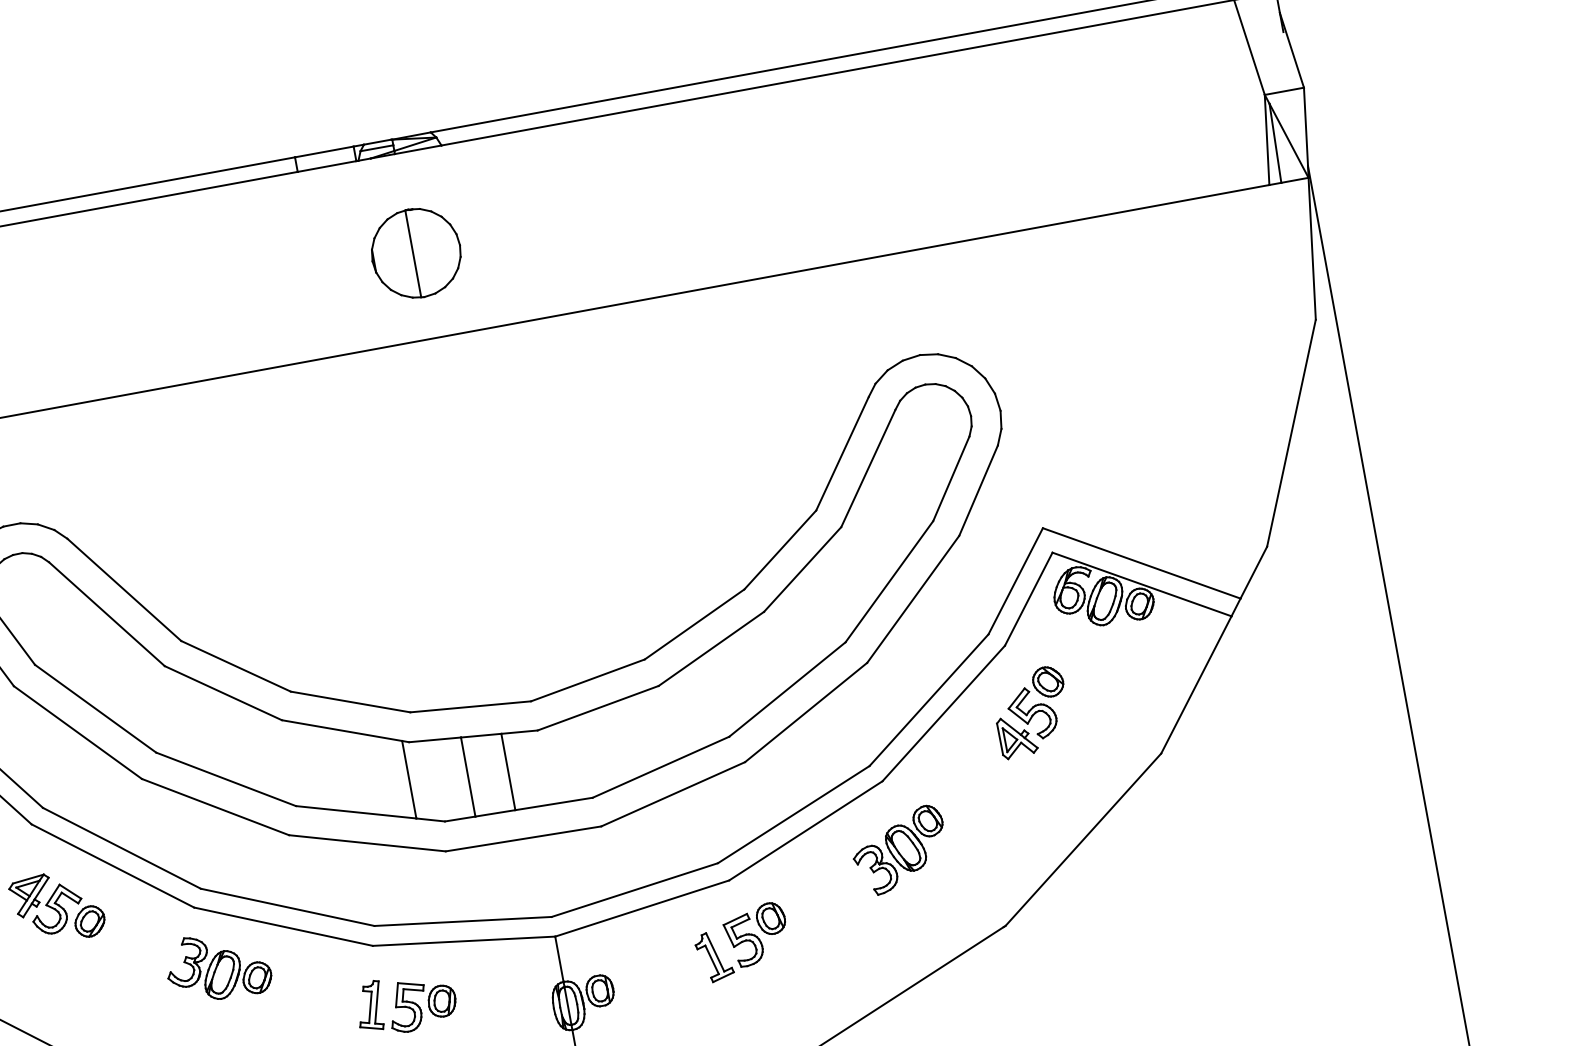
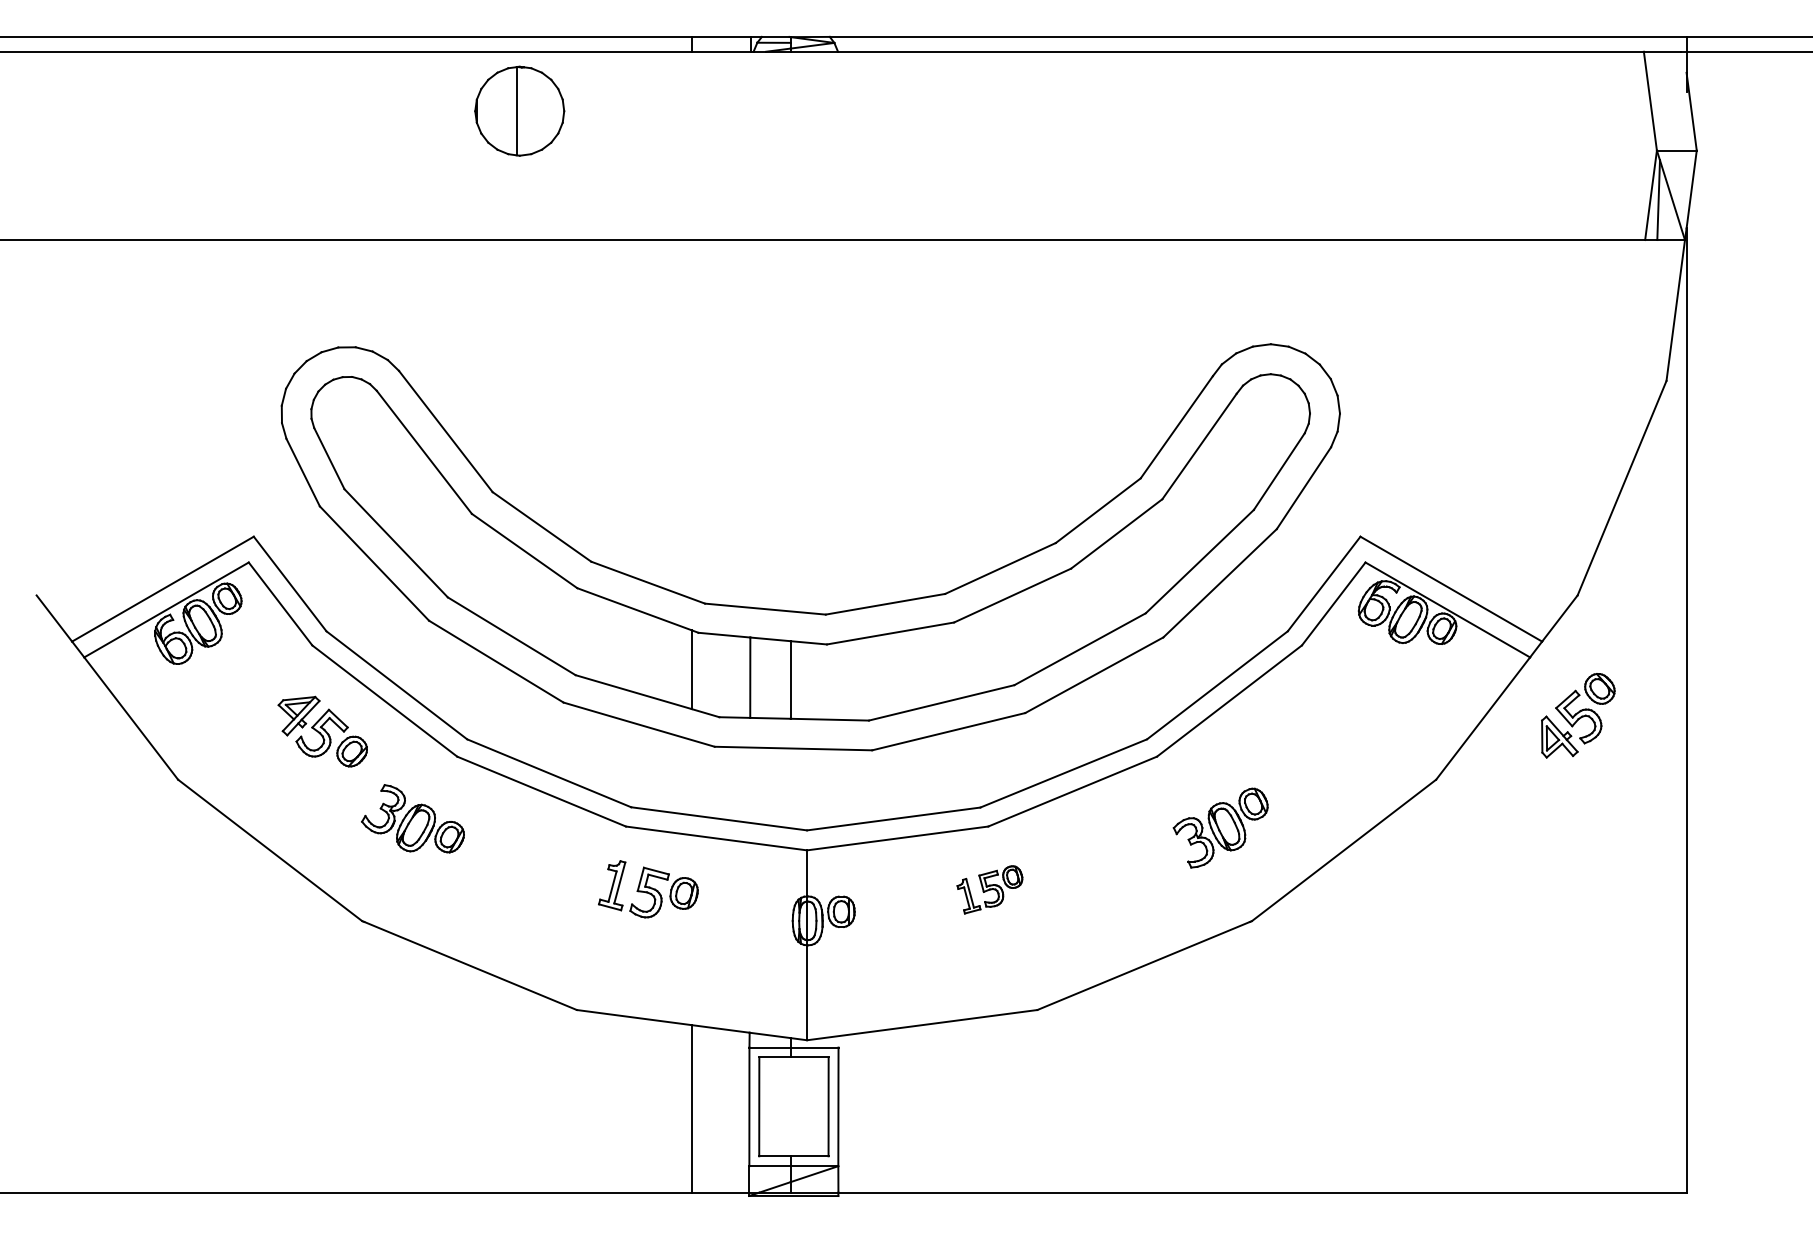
part: (415, 252) -> (519, 110), moved
part: (1031, 711) -> (1578, 715), moved
part: (899, 850) -> (1220, 827), moved
part: (741, 942) -> (989, 889), size x0.7
part: (217, 966) -> (412, 818), moved

